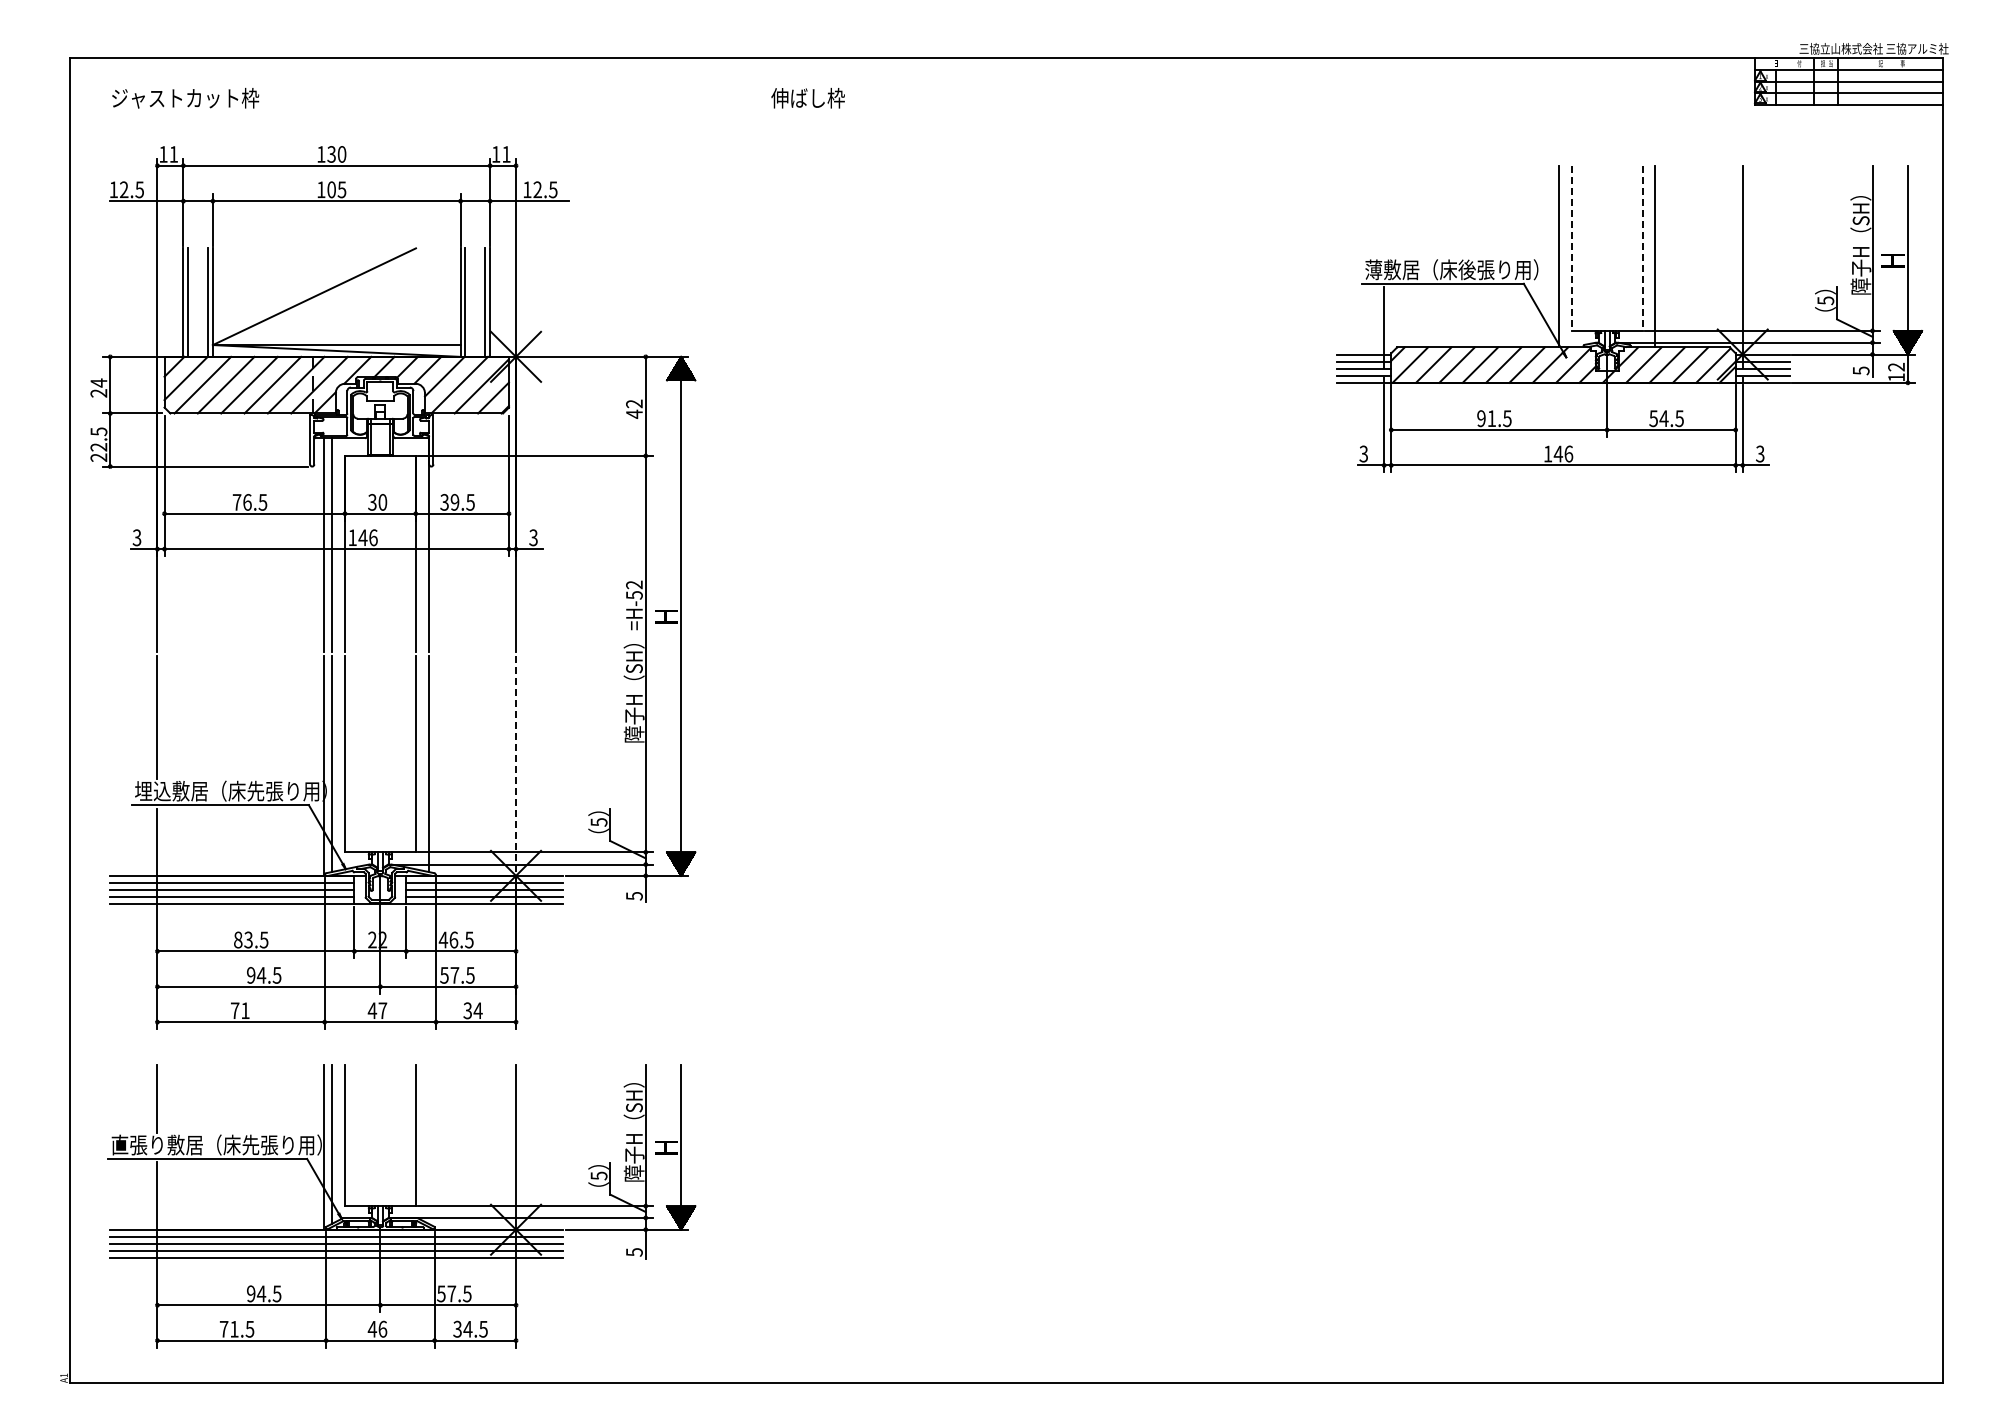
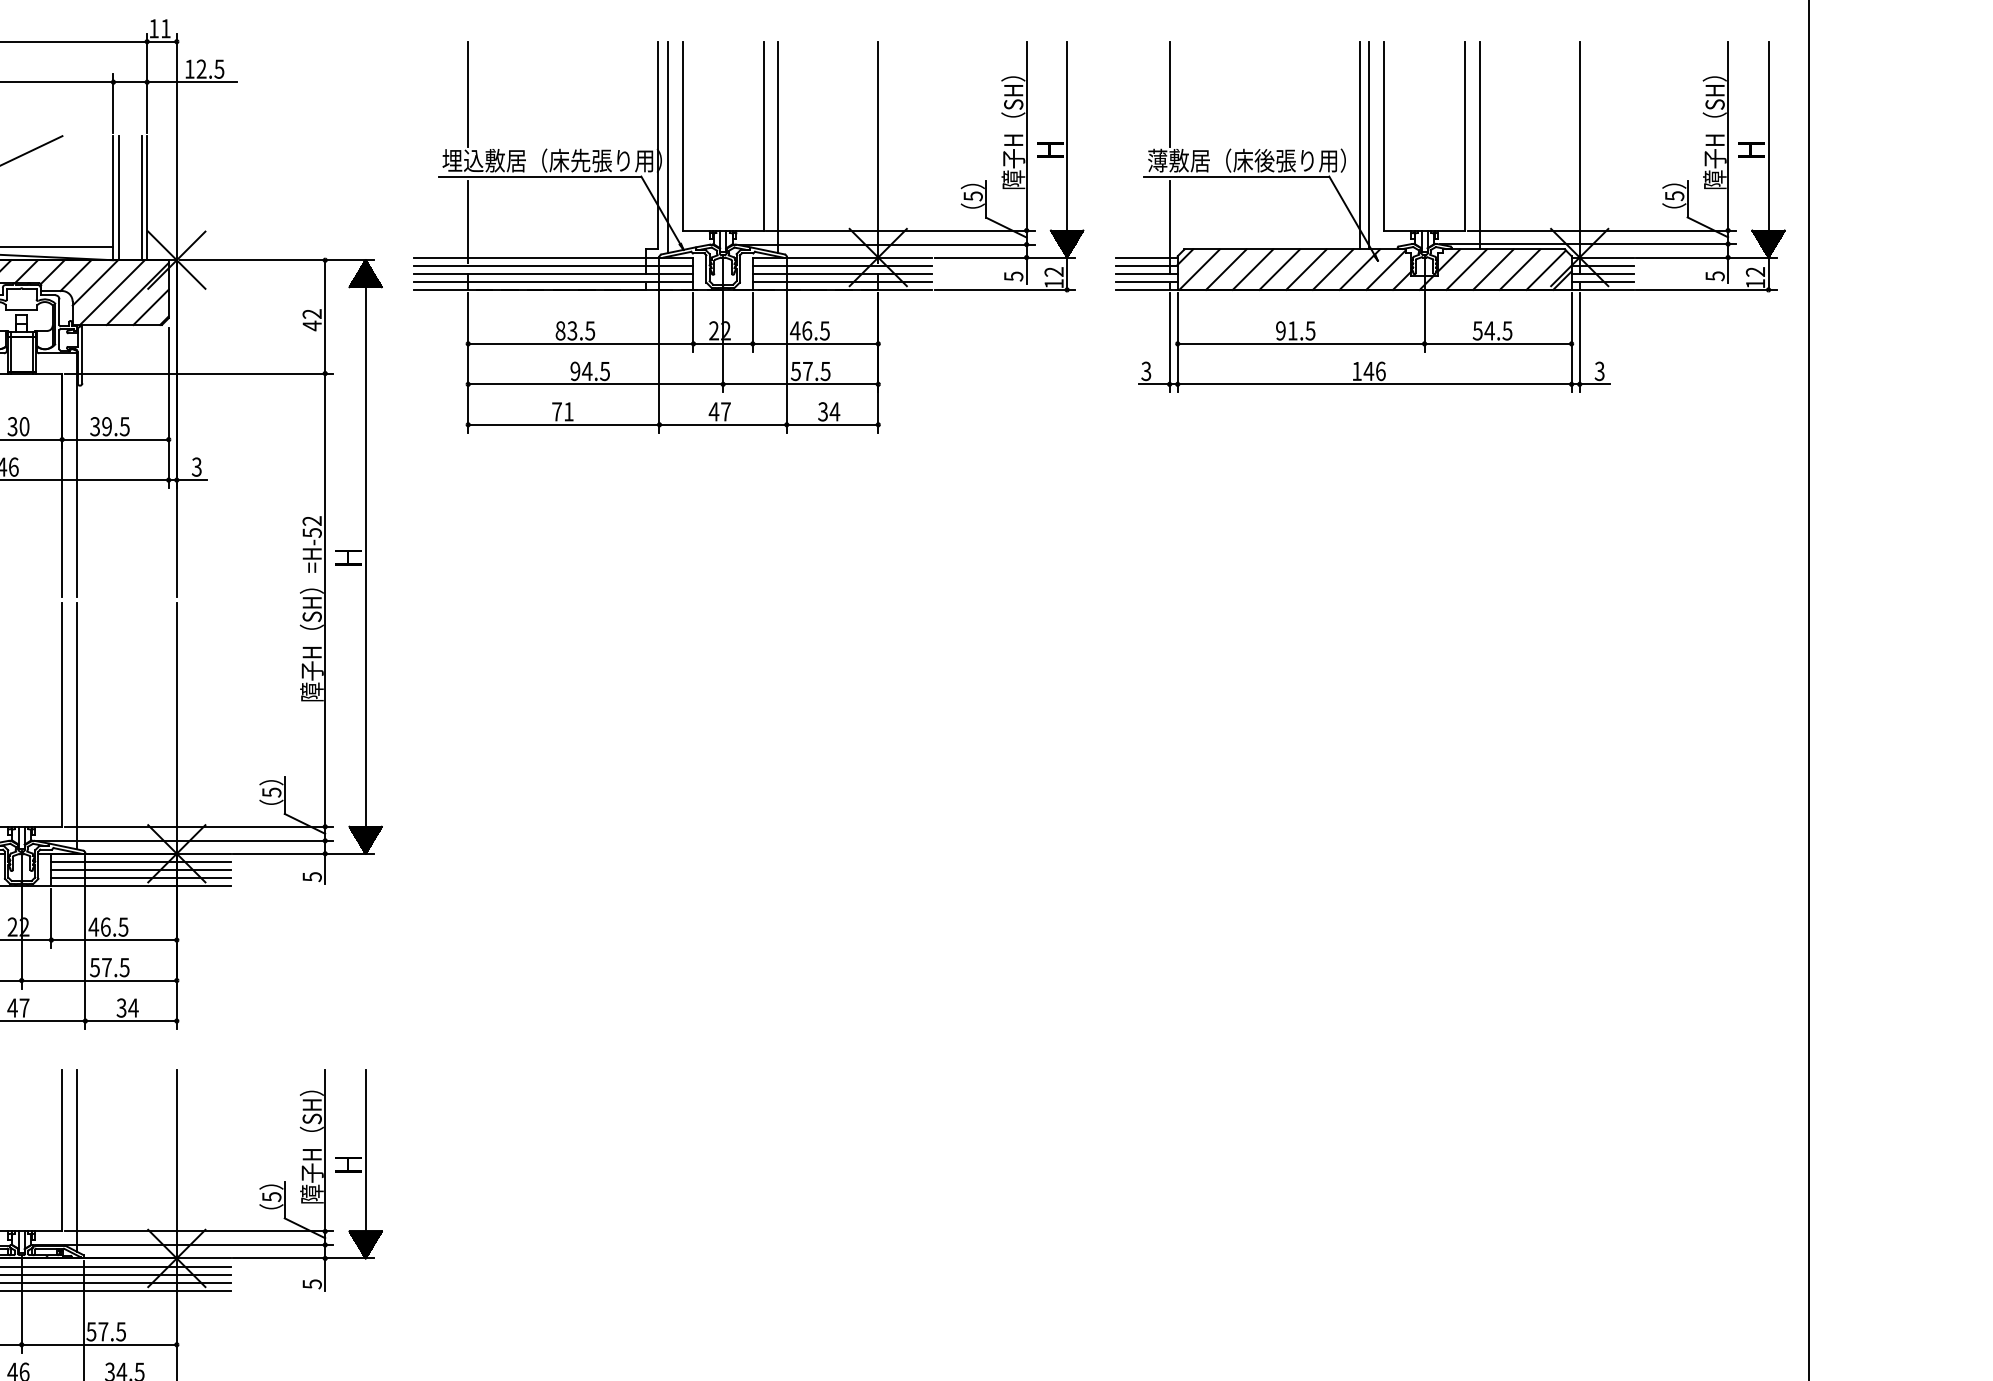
line: (1384, 211) -> (1170, 93), added
line: (1571, 248) -> (1383, 136), dashed -> solid
line: (1642, 248) -> (1465, 136), dashed -> solid
line: (1550, 256) -> (1359, 145), added
part: (1016, 336) -> (749, 236), added
line: (516, 766) -> (177, 728), dashed -> solid
line: (428, 1143) -> (76, 1159), added

